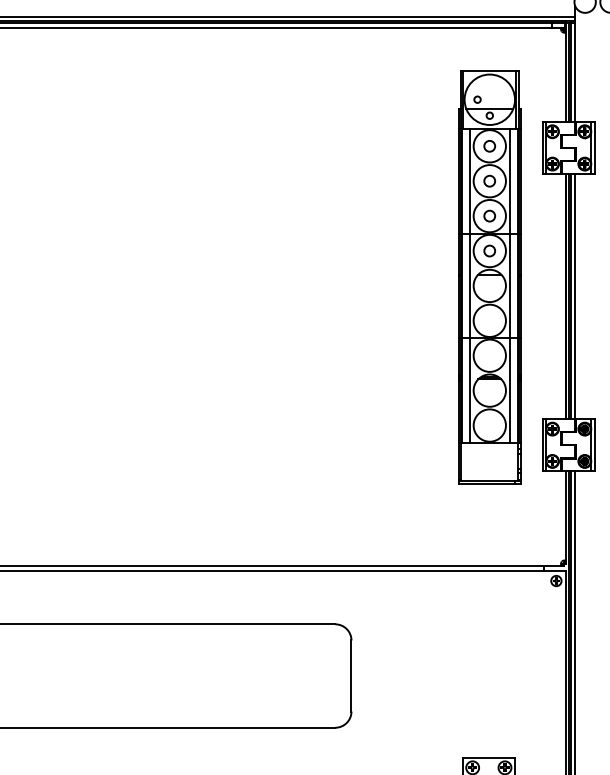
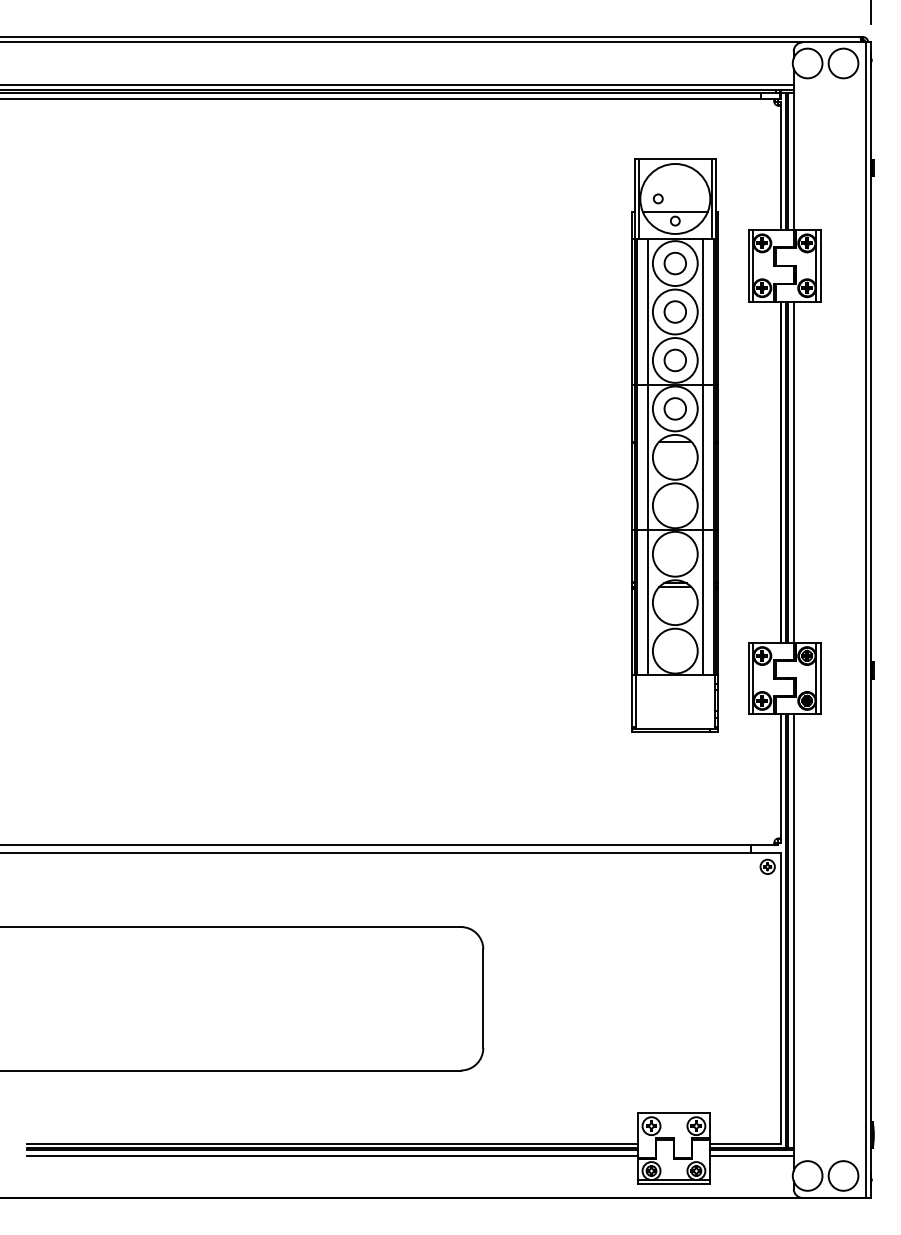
circle: (489, 146) -> (674, 263), size x1.43
circle: (489, 180) -> (674, 311), size x1.43
circle: (489, 216) -> (674, 360), size x1.43
circle: (489, 250) -> (674, 408), size x1.43

